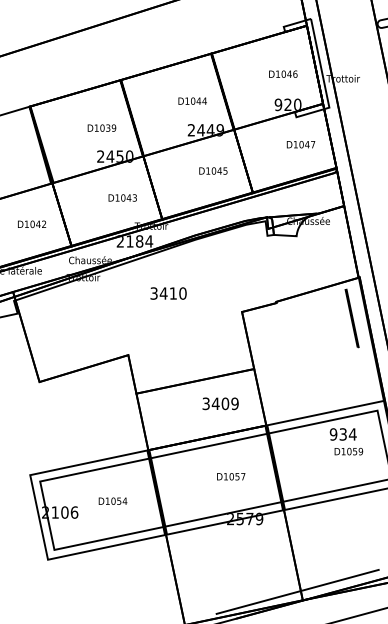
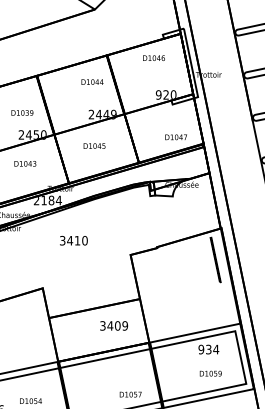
text: (283, 73) -> (154, 57), moved
text: (192, 100) -> (92, 81), moved
text: (300, 144) -> (175, 137), moved
text: (213, 170) -> (94, 145), moved
text: (122, 197) -> (25, 163), moved
text: (348, 451) -> (210, 373), moved
text: (231, 476) -> (130, 394), moved

